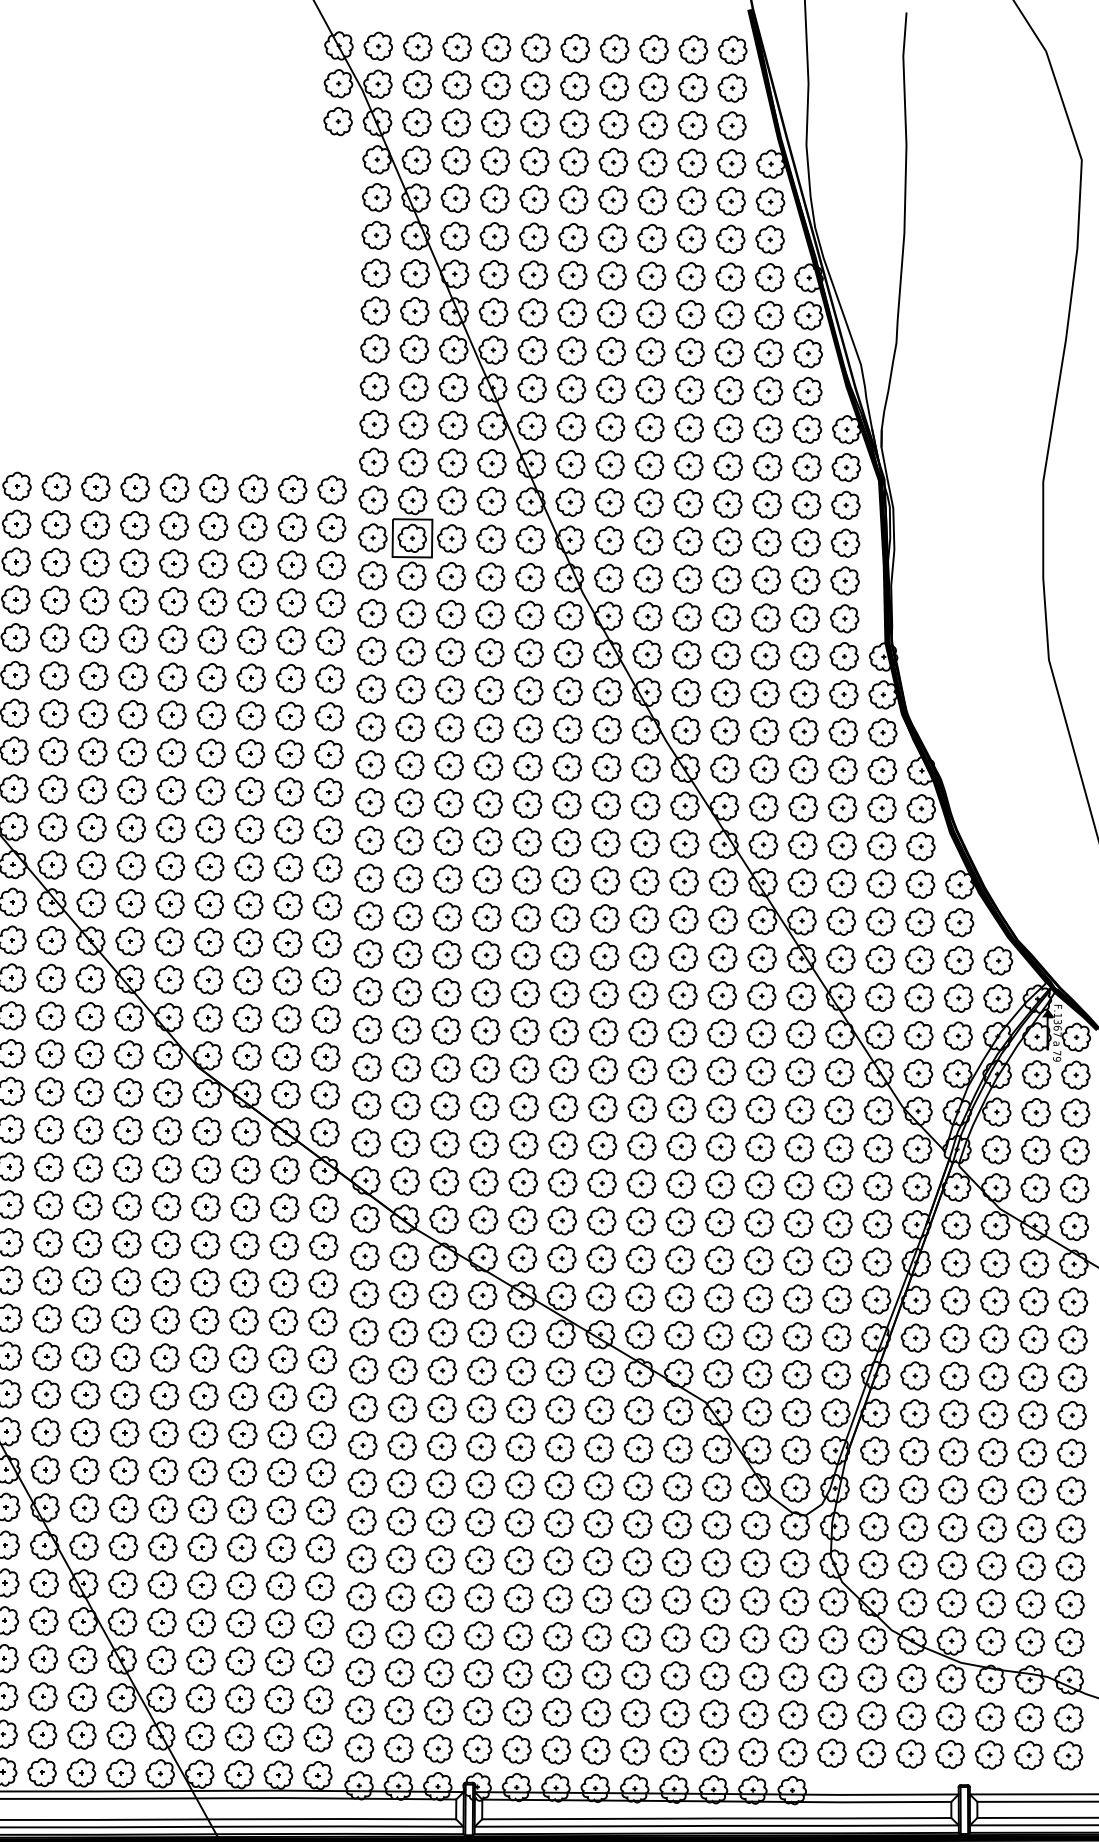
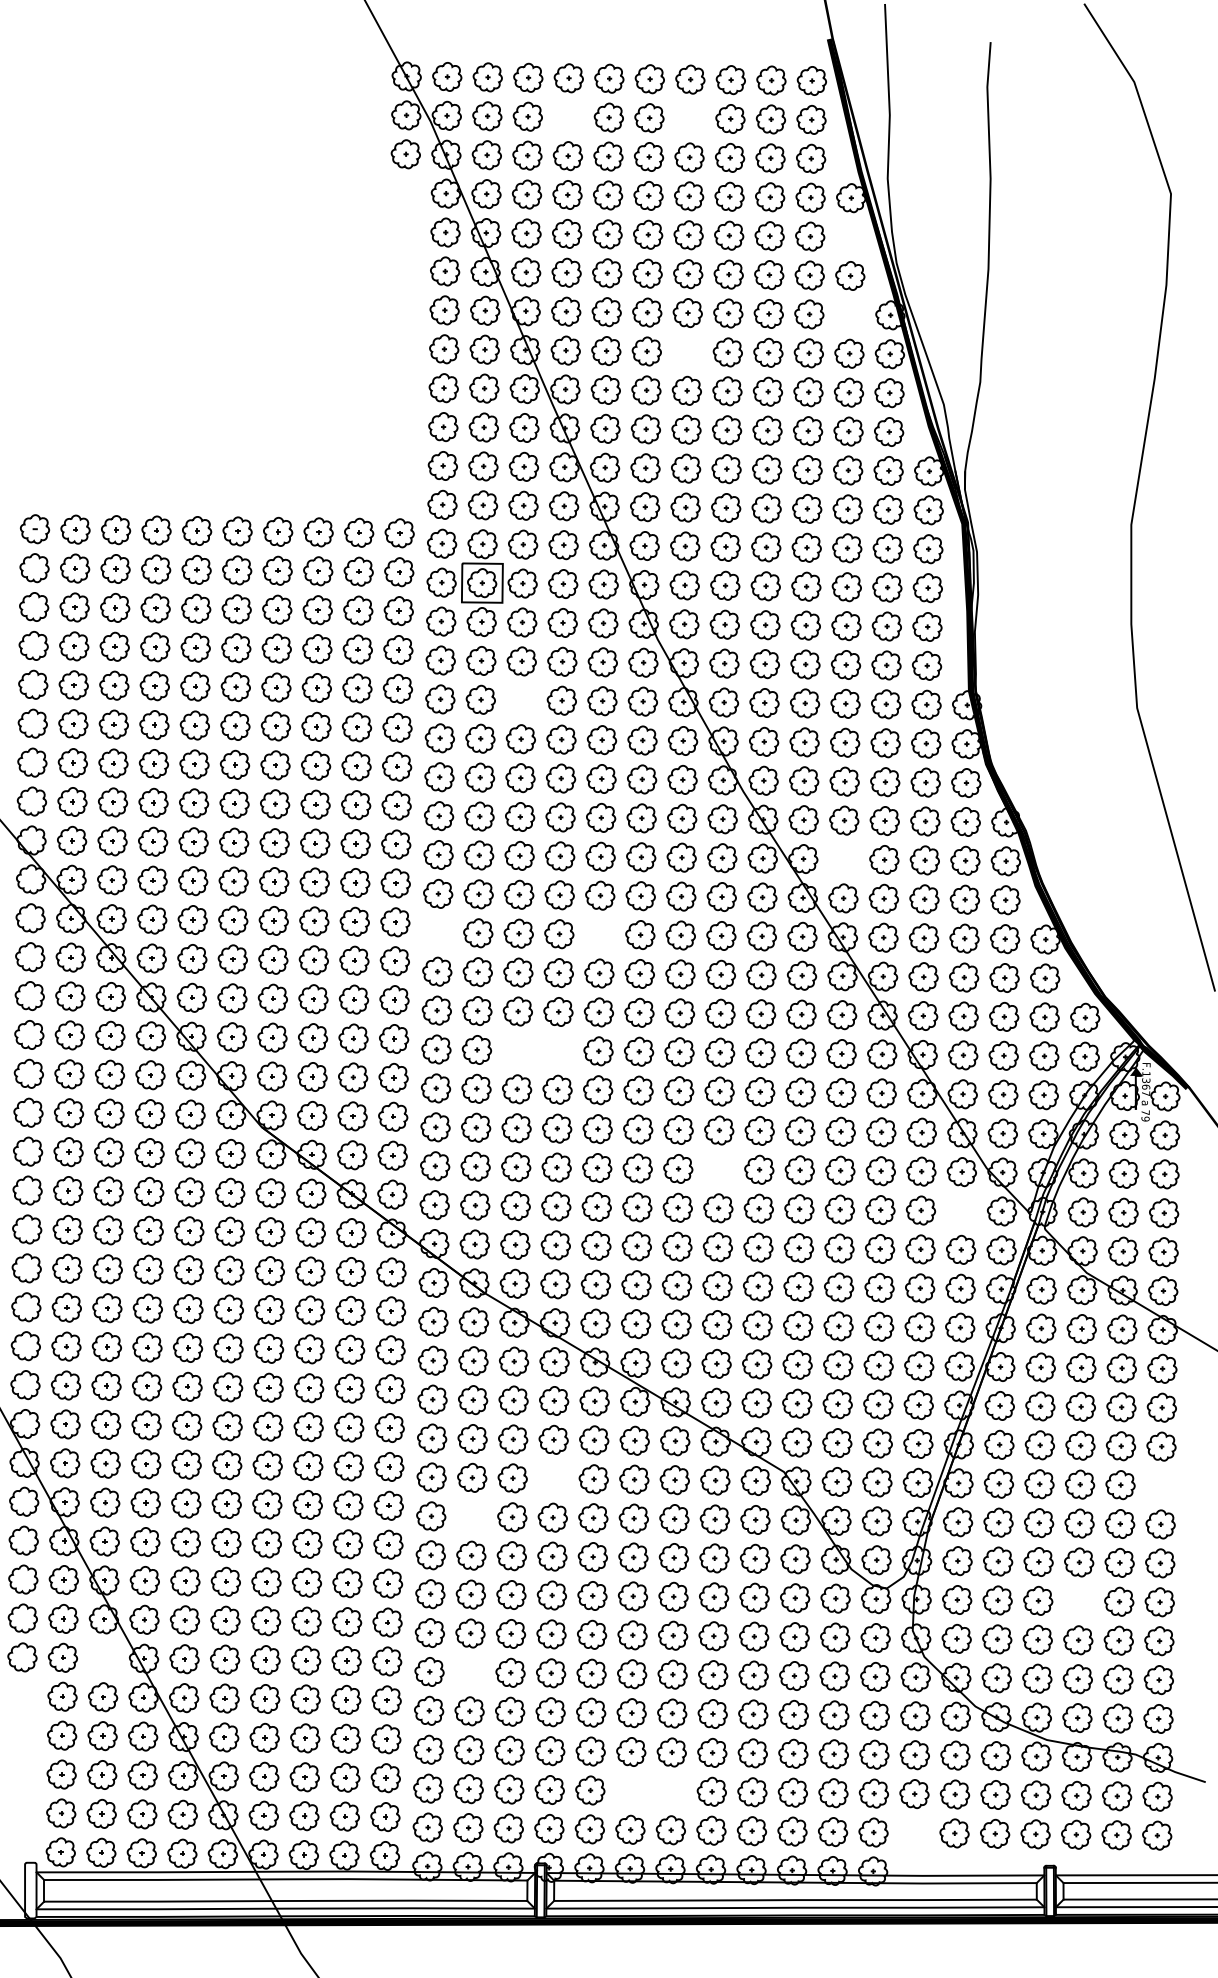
part: (496, 85) -> (568, 117), removed
part: (613, 86) -> (689, 118), removed
part: (770, 202) -> (850, 237), removed
part: (769, 277) -> (849, 314), removed
part: (611, 313) -> (687, 351), removed
part: (450, 652) -> (521, 700), removed
part: (763, 806) -> (843, 859), removed
part: (368, 877) -> (437, 932), removed
part: (526, 879) -> (599, 934), removed
part: (446, 992) -> (517, 1050), removed
part: (486, 992) -> (558, 1050), removed
part: (641, 1108) -> (718, 1169), removed
part: (878, 1148) -> (961, 1210), removed
part: (481, 1408) -> (553, 1478), removed
part: (1072, 1415) -> (1161, 1485), removed
part: (401, 1445) -> (471, 1516), removed
part: (991, 1528) -> (1078, 1601), removed
part: (44, 1583) -> (103, 1658), removed
part: (400, 1597) -> (470, 1672), removed
part: (556, 1711) -> (630, 1790), removed
part: (596, 1712) -> (671, 1791), removed
part: (832, 1752) -> (914, 1832), removed

